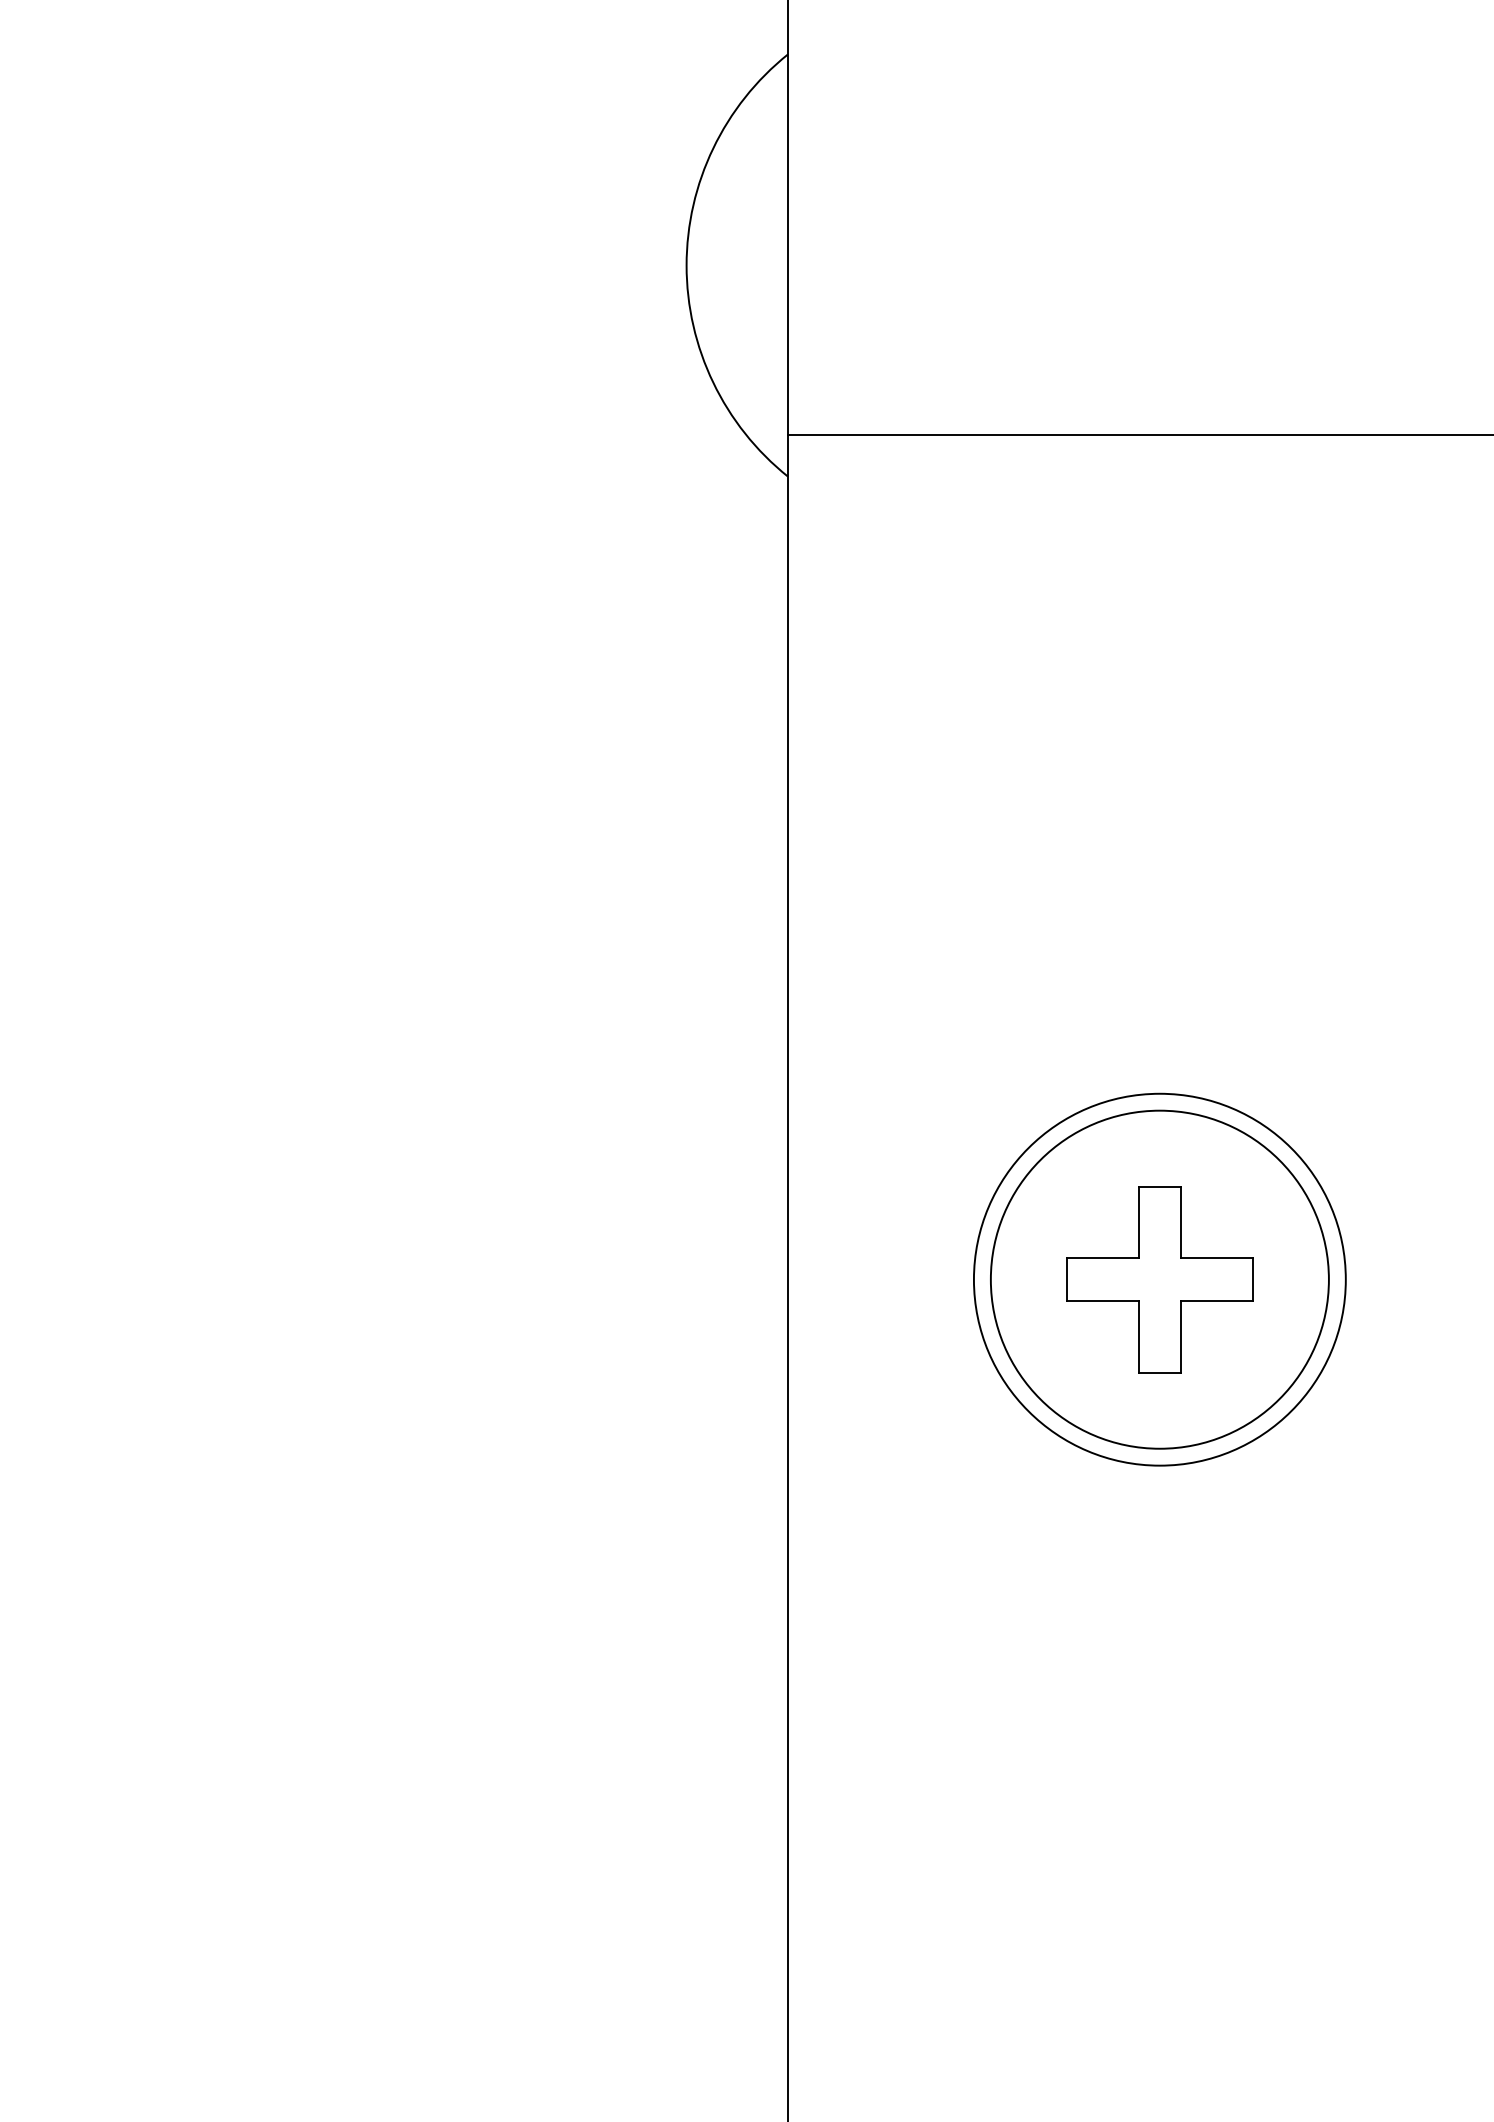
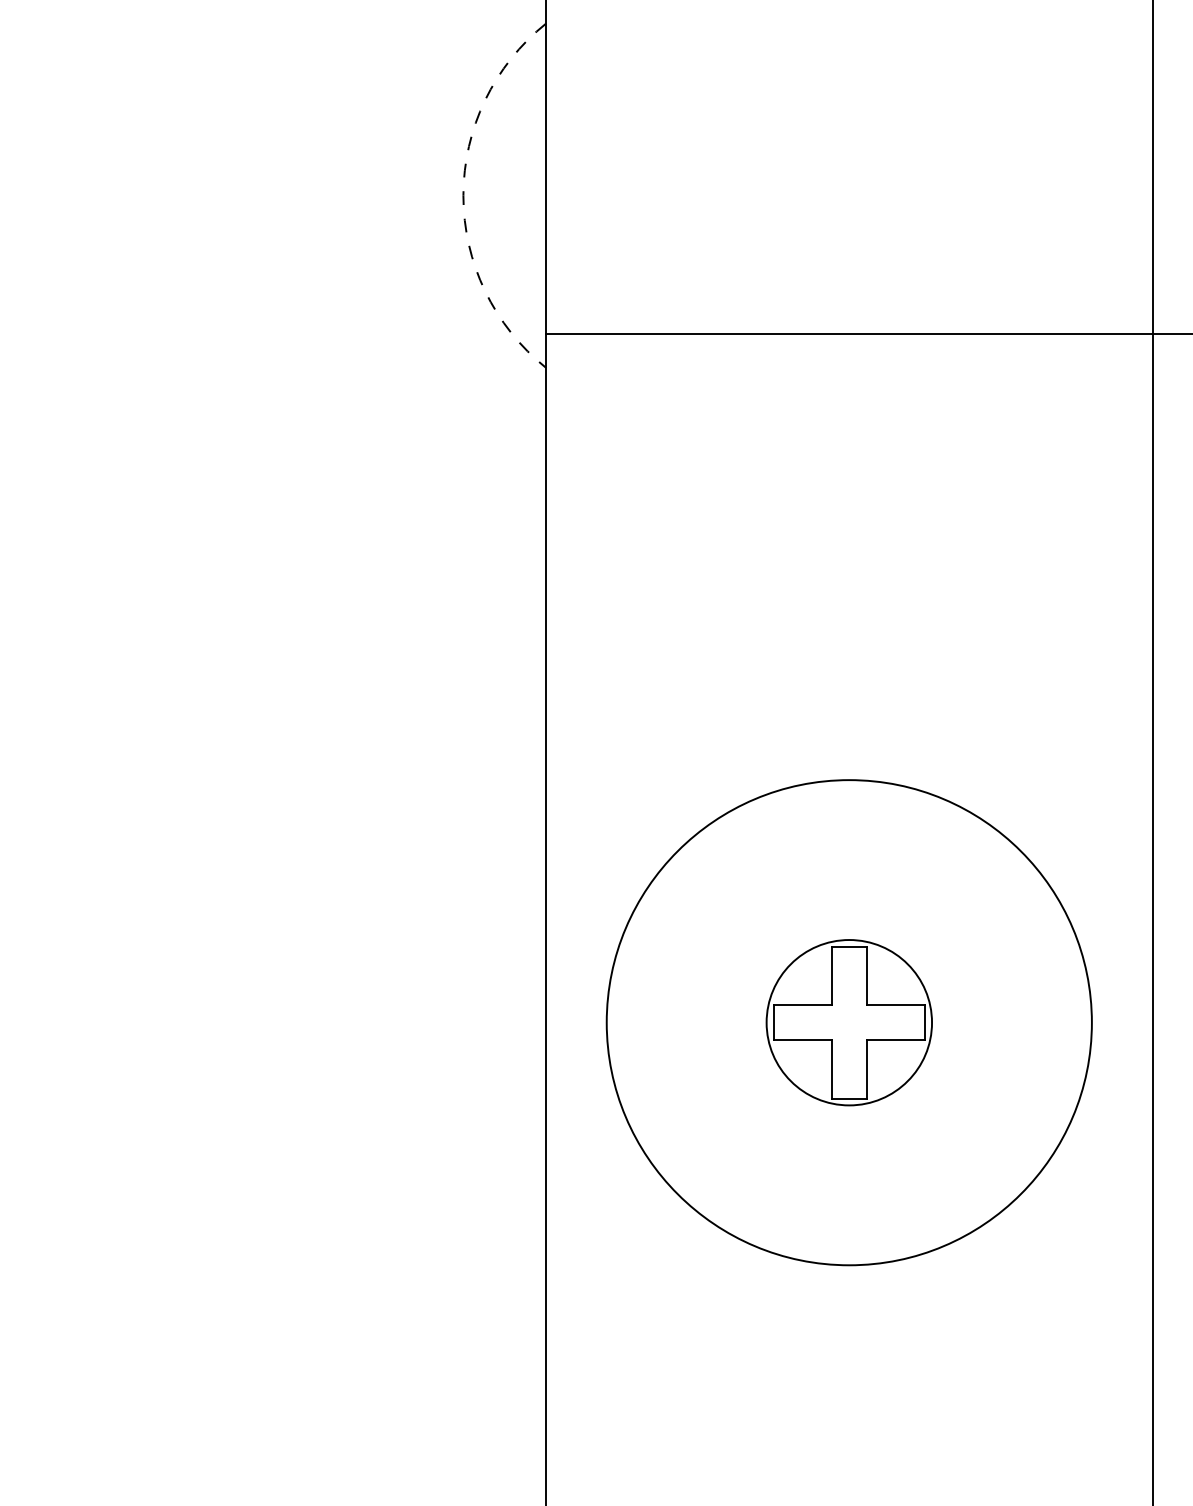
arc: (686, 265) -> (463, 195), solid -> dashed
circle: (1159, 1279) -> (849, 1022), size x0.6
circle: (1159, 1279) -> (849, 1022), size x1.6

